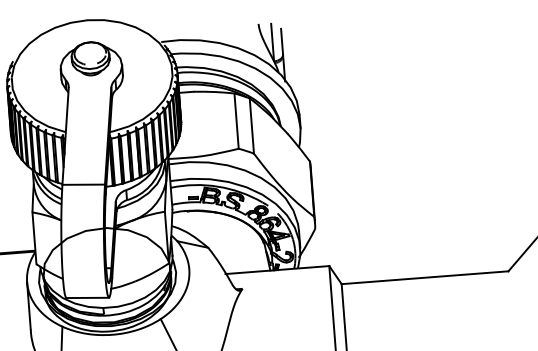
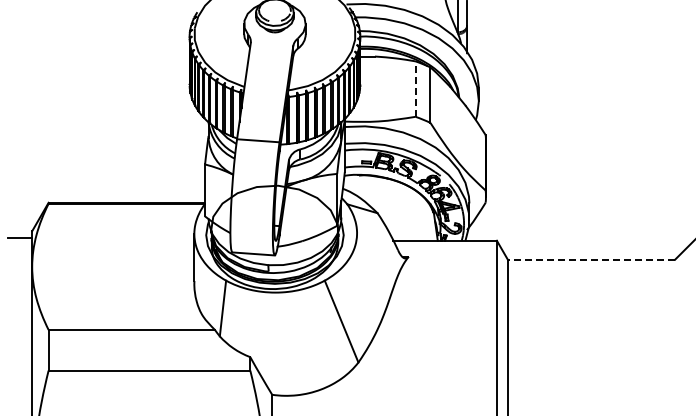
line: (236, 121) -> (415, 89), solid -> dashed
line: (425, 277) -> (591, 259), solid -> dashed

